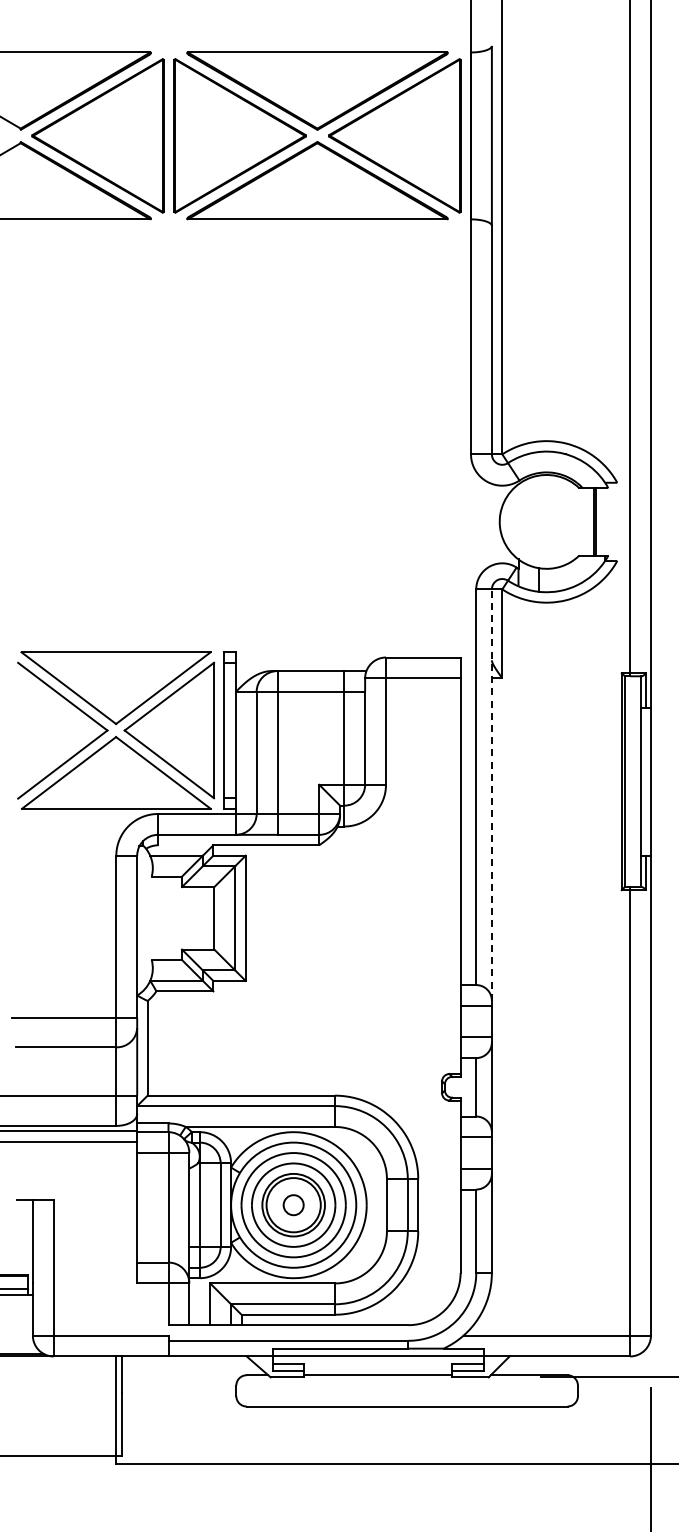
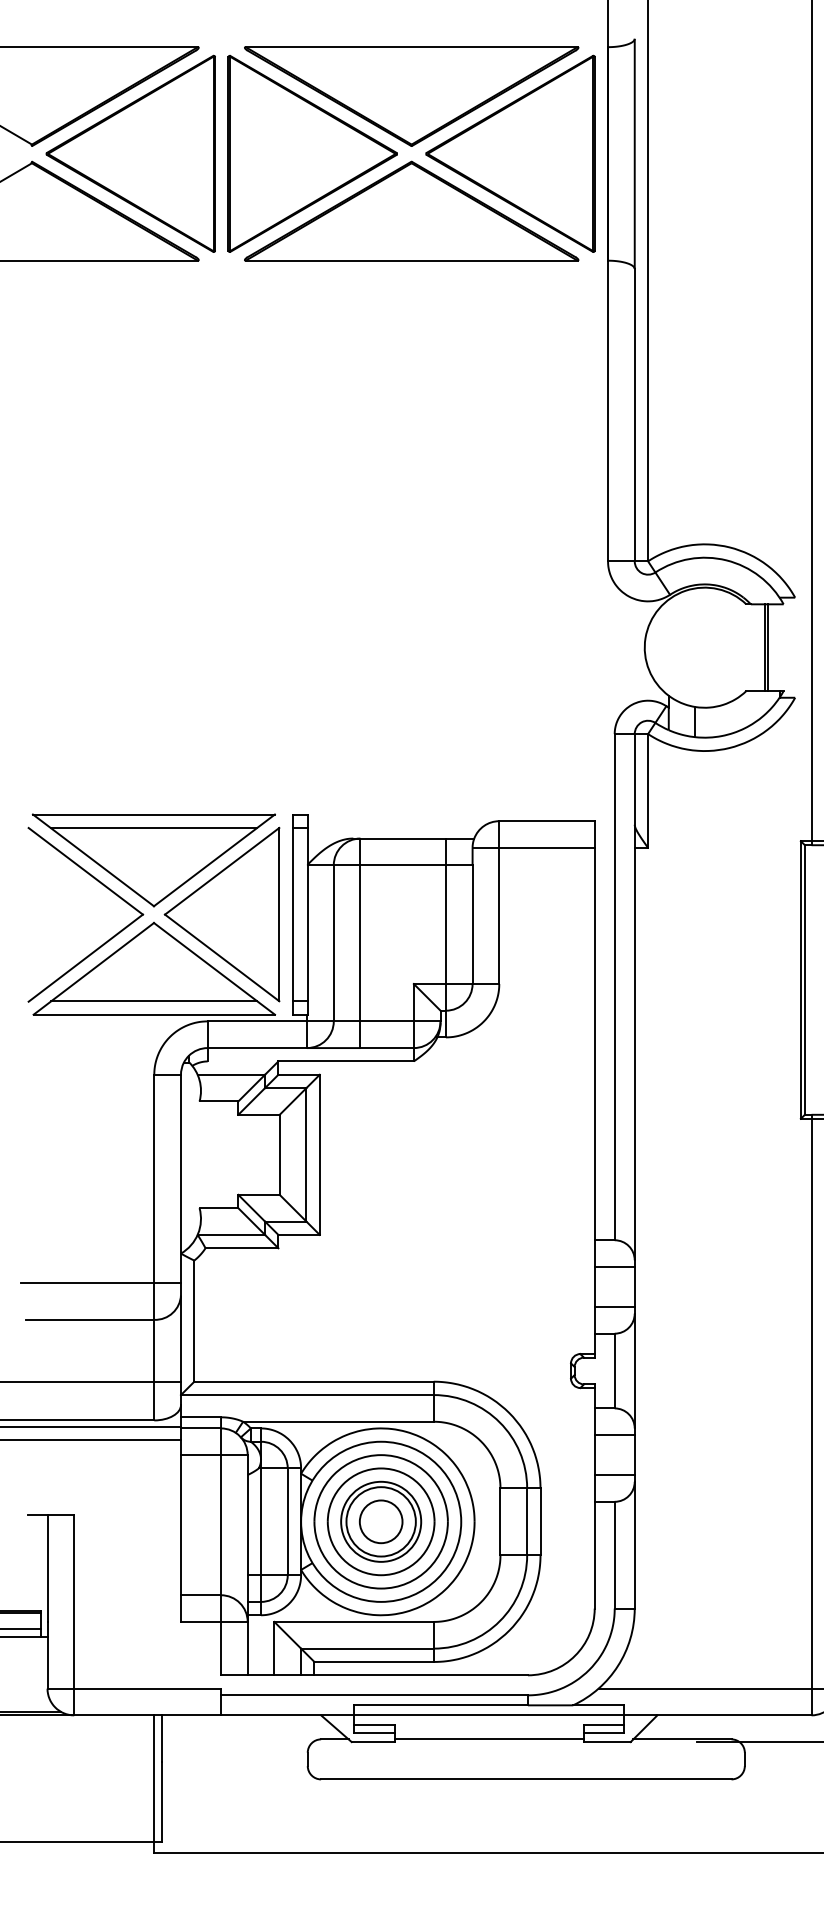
line: (115, 662) -> (153, 827), added
line: (491, 795) -> (634, 997), dashed -> solid
line: (115, 798) -> (153, 1001), added
circle: (293, 1204) -> (380, 1520), size x1.67

